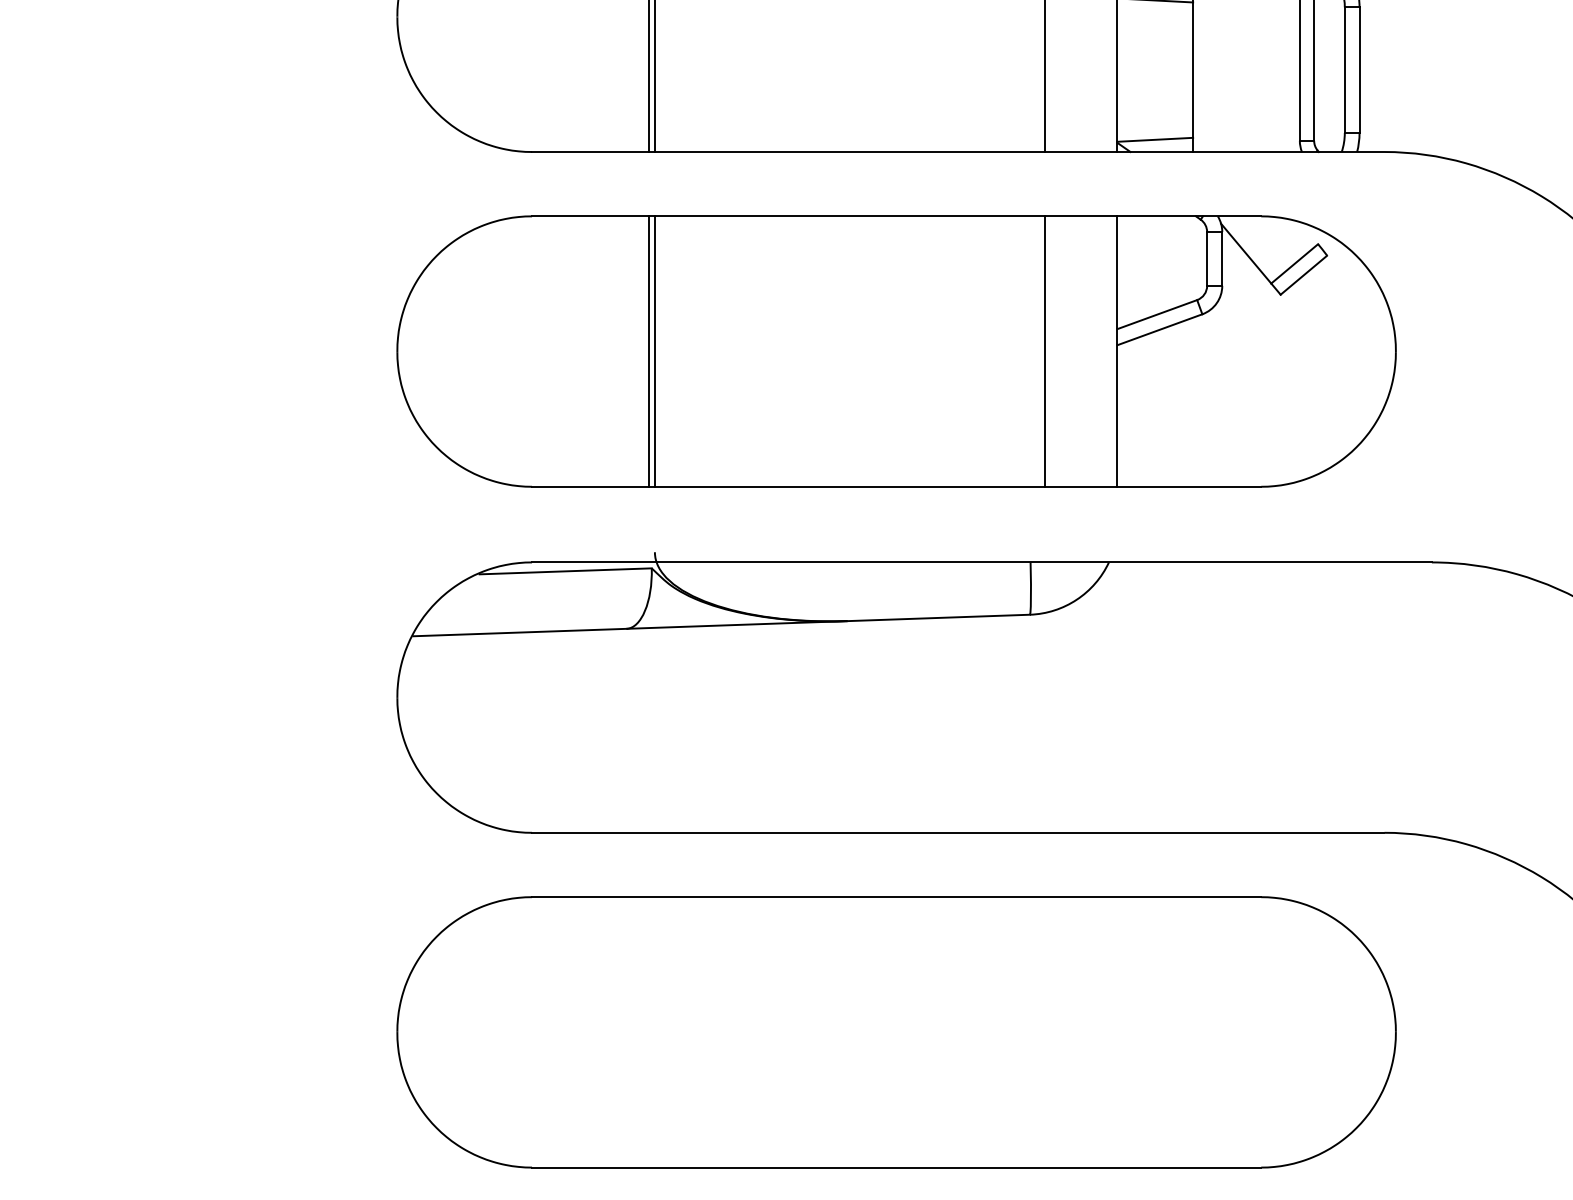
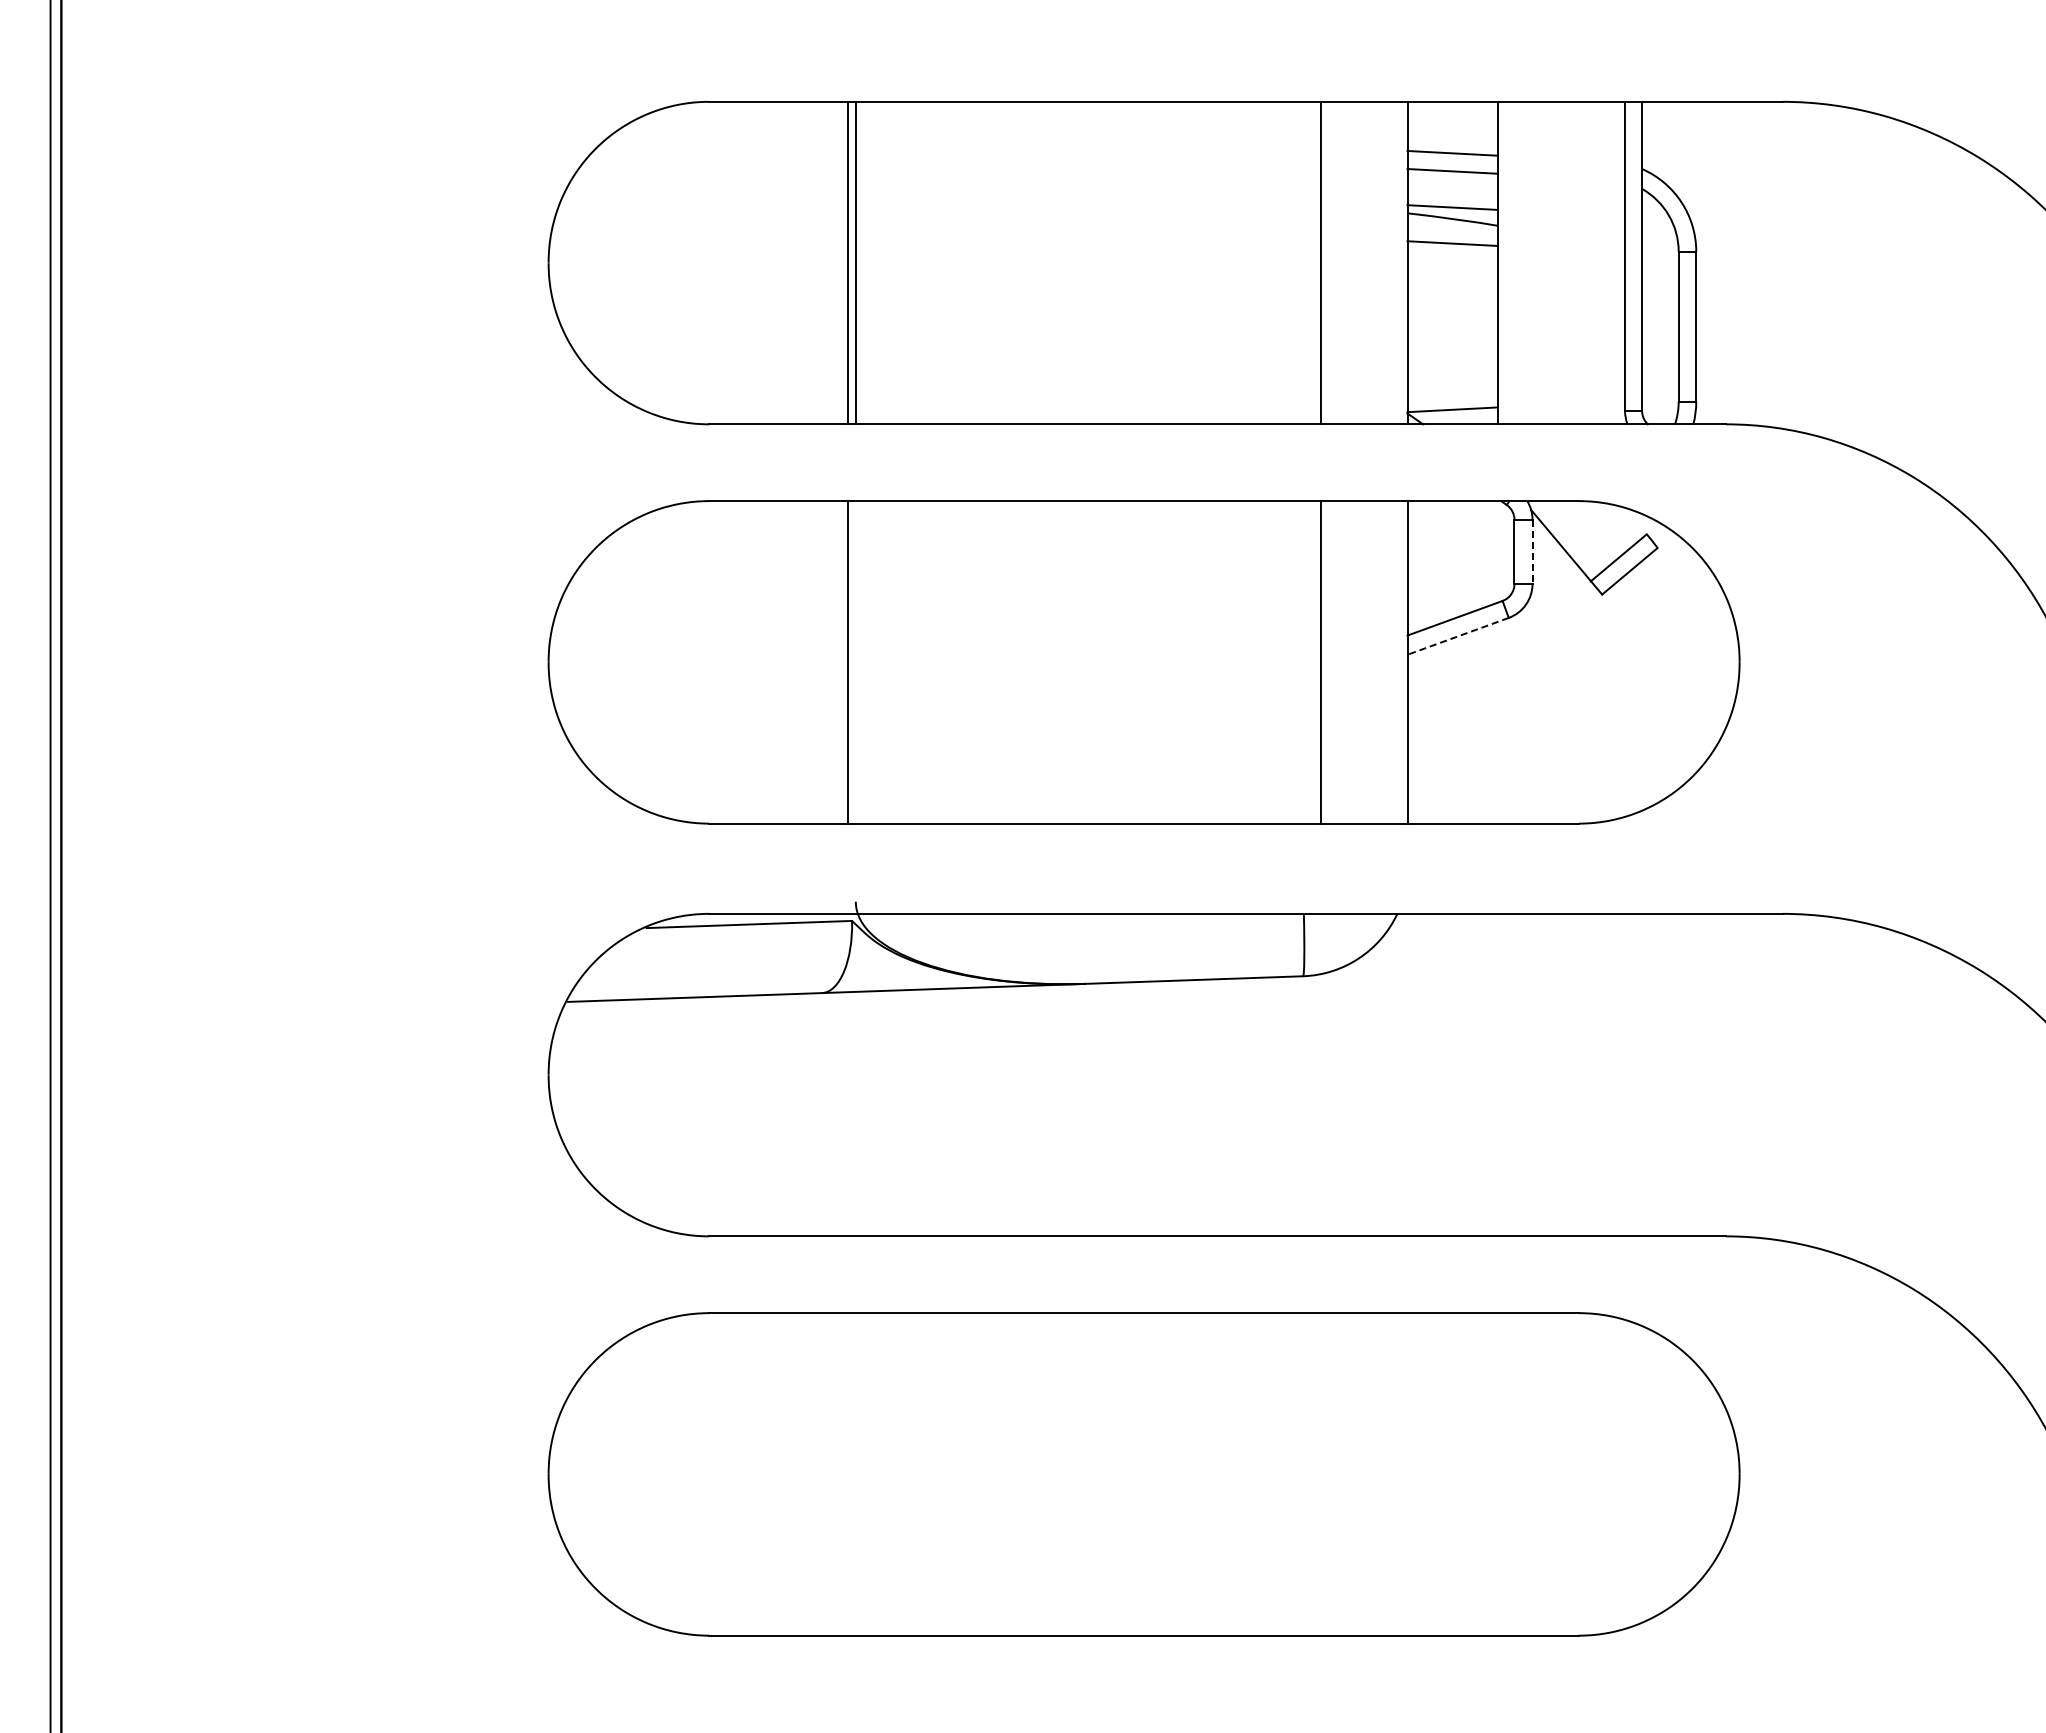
line: (1222, 259) -> (1532, 552), solid -> dashed
line: (1160, 329) -> (1458, 636), solid -> dashed
line: (654, 351) -> (855, 662), removed

